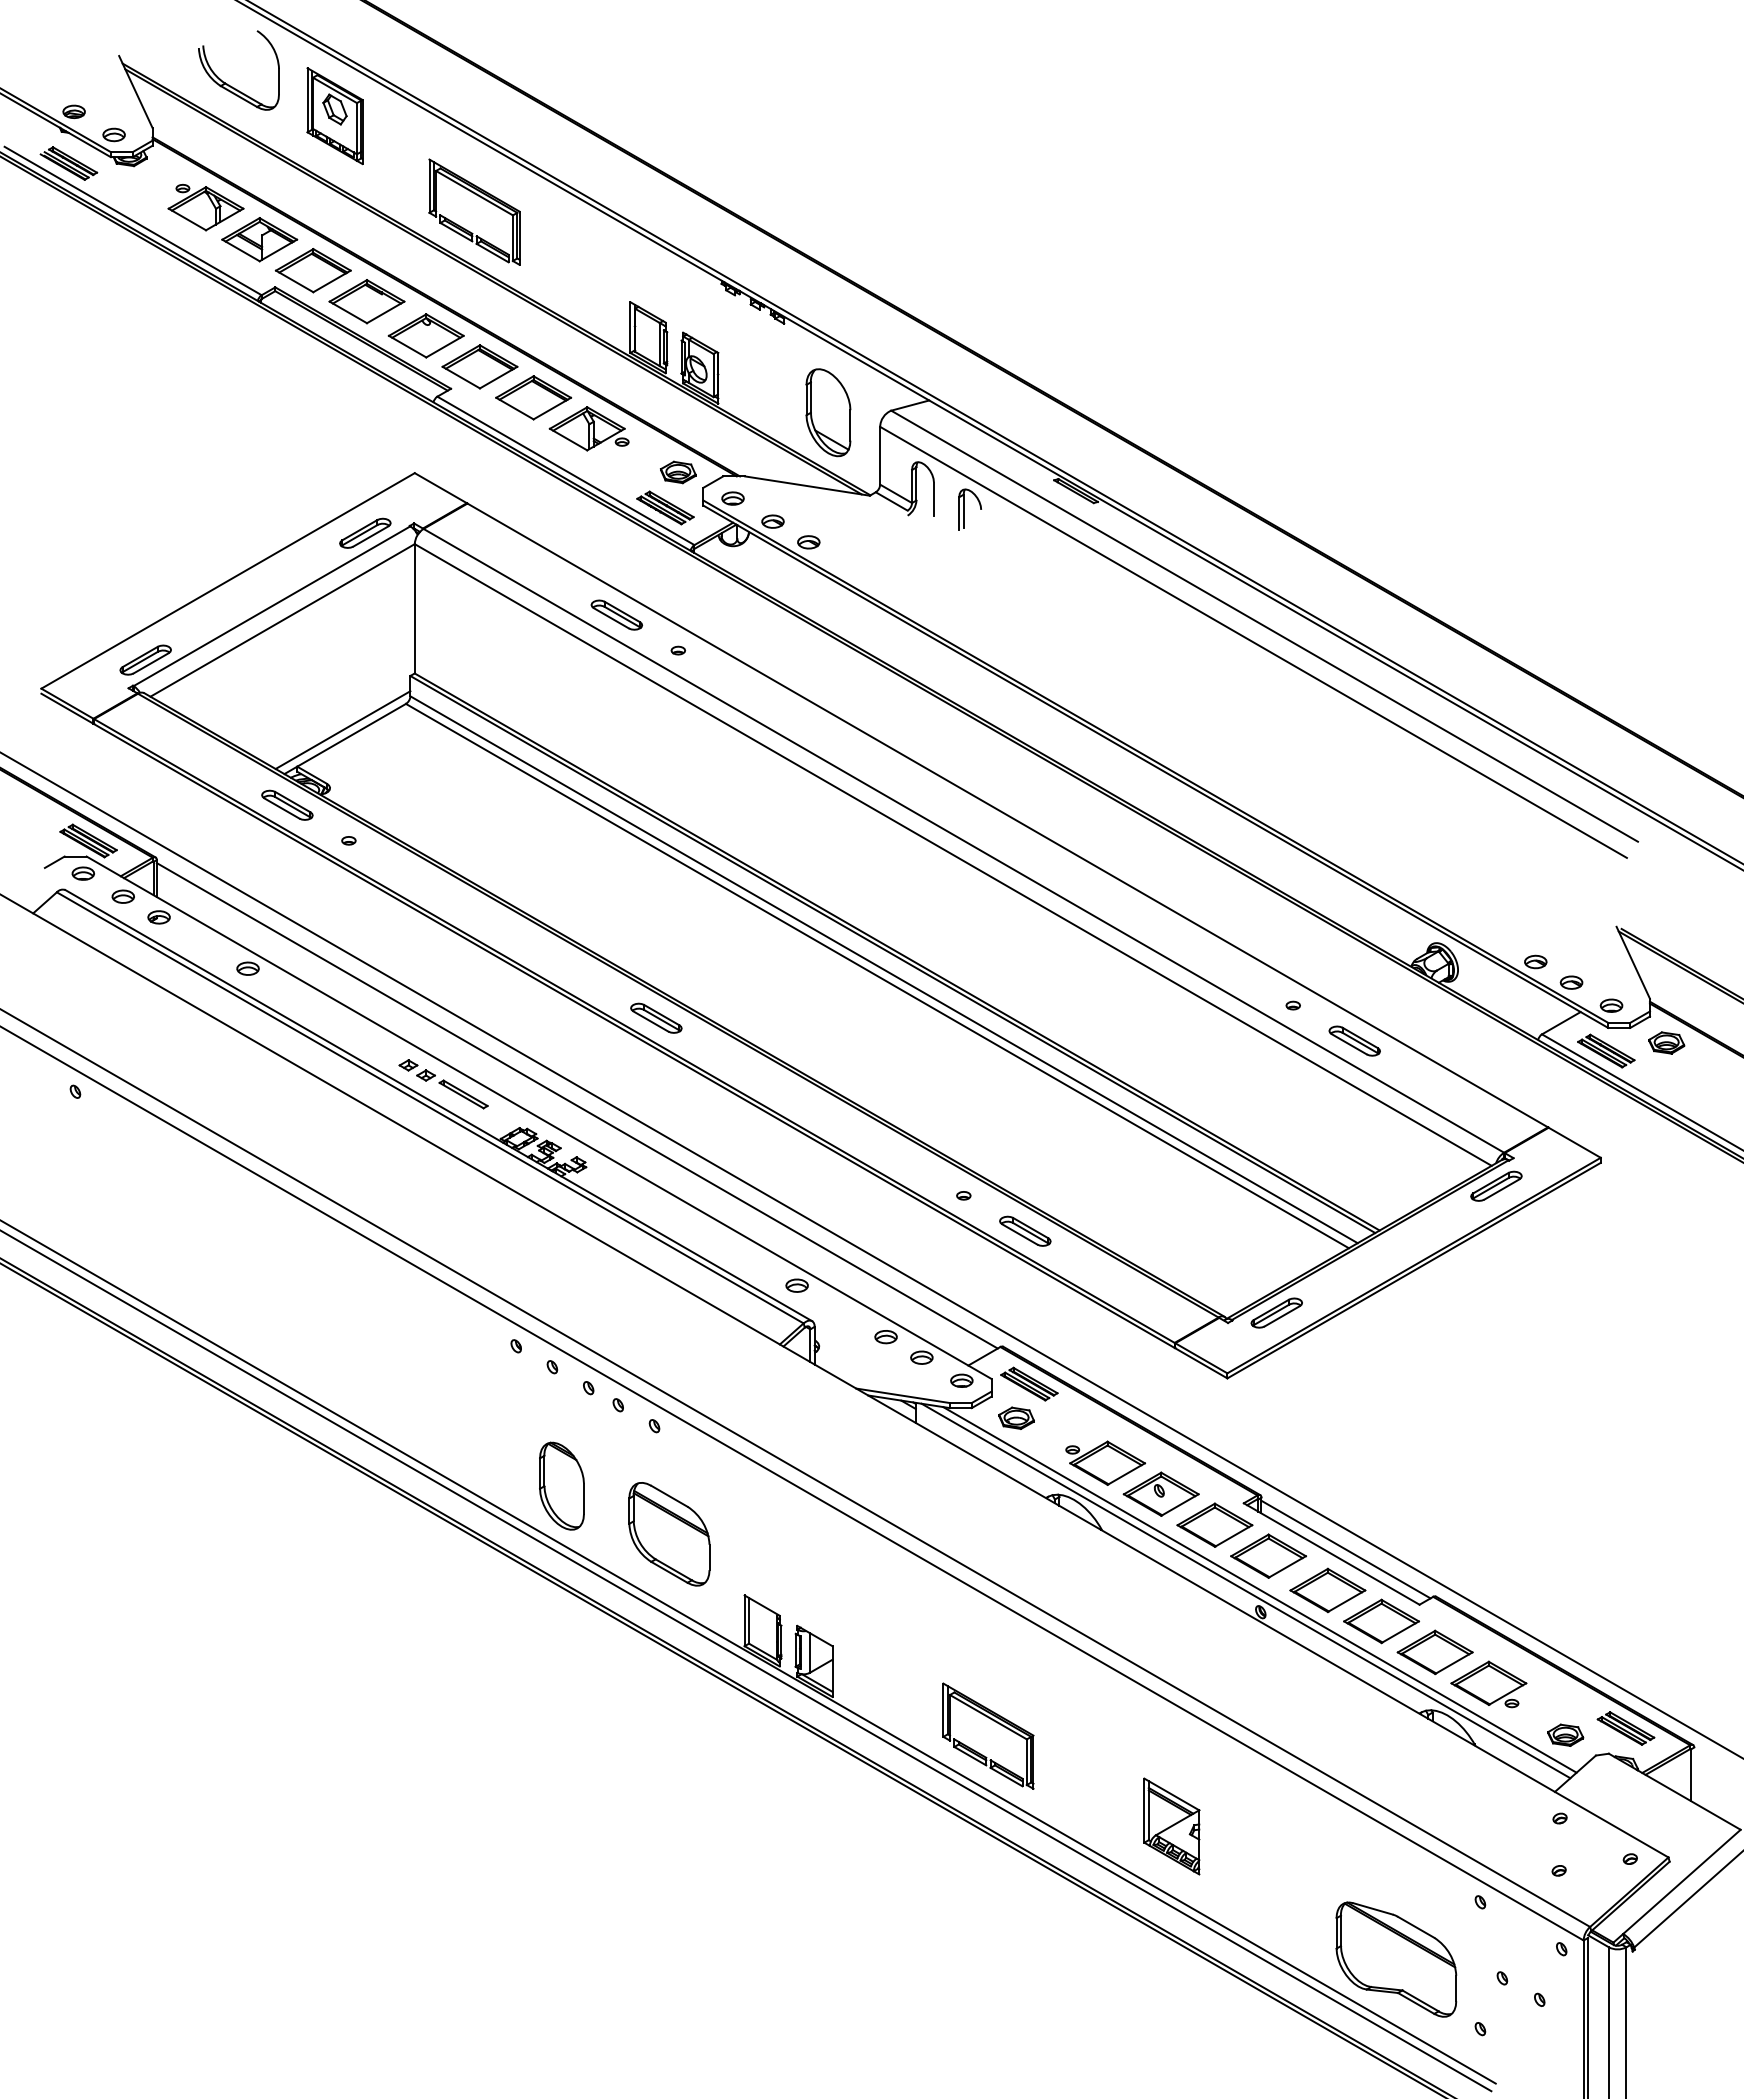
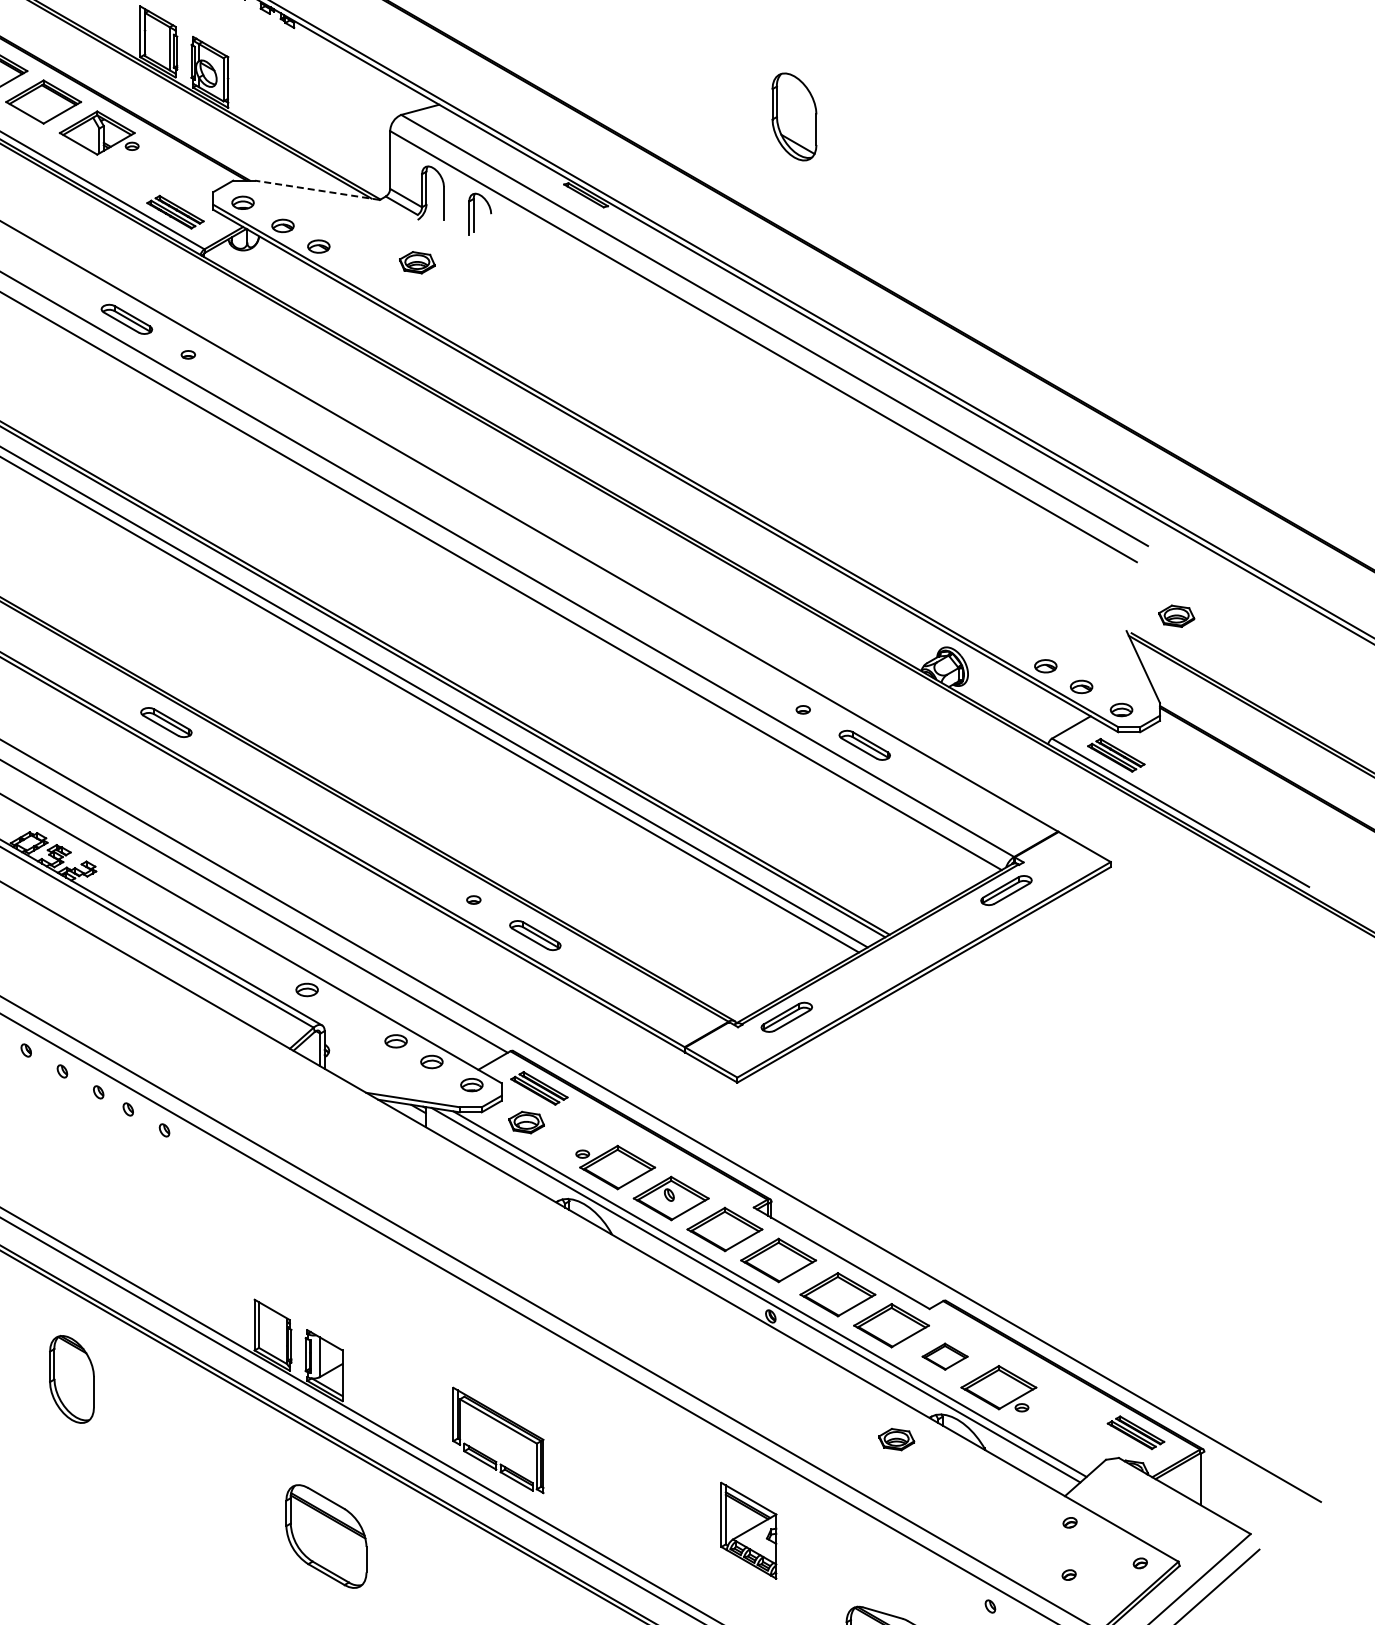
part: (828, 412) -> (794, 116), moved
part: (677, 472) -> (416, 262), moved
line: (807, 486) -> (317, 190), solid -> dashed
part: (1666, 1042) -> (1176, 615), moved
part: (561, 1485) -> (71, 1378), moved
part: (669, 1534) -> (326, 1536), moved
line: (1345, 1549) -> (855, 1253), removed
part: (1434, 1652) -> (944, 1356), size x0.6
part: (1565, 1734) -> (896, 1438), moved
part: (1171, 1826) -> (748, 1530), moved

